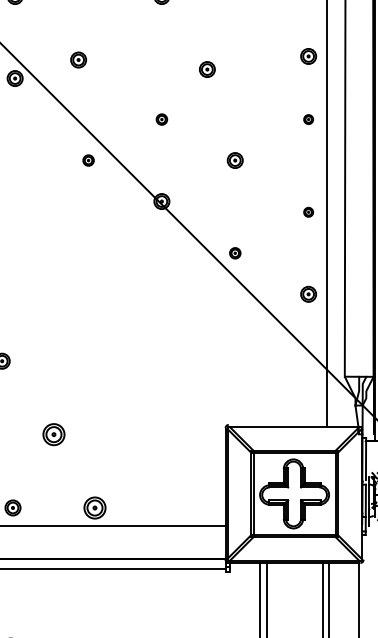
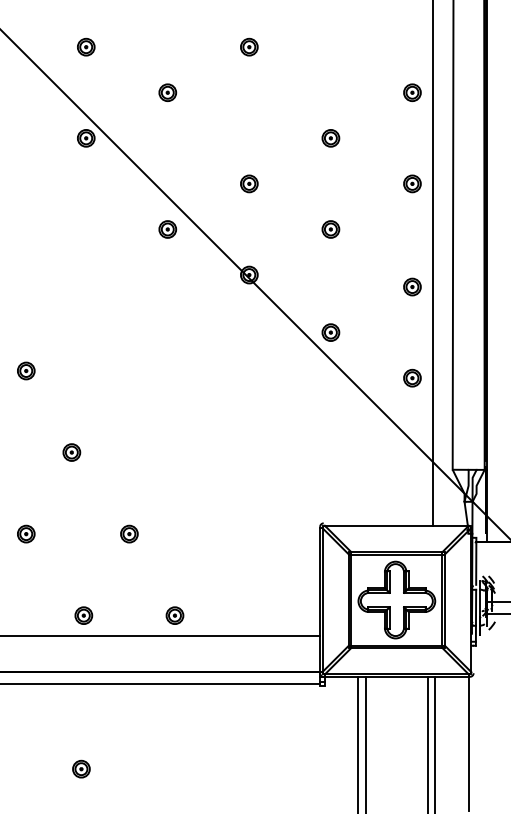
part: (308, 56) -> (412, 92), moved
part: (78, 59) -> (167, 92), moved
part: (207, 69) -> (330, 138), moved
part: (162, 119) -> (249, 183), size x1.43
part: (308, 119) -> (412, 183), size x1.67
part: (88, 160) -> (167, 229), size x1.43
part: (308, 211) -> (412, 286), size x1.67
part: (234, 253) -> (330, 332), size x1.43
part: (54, 434) -> (129, 533), size x0.71
part: (94, 507) -> (174, 615), size x0.71

